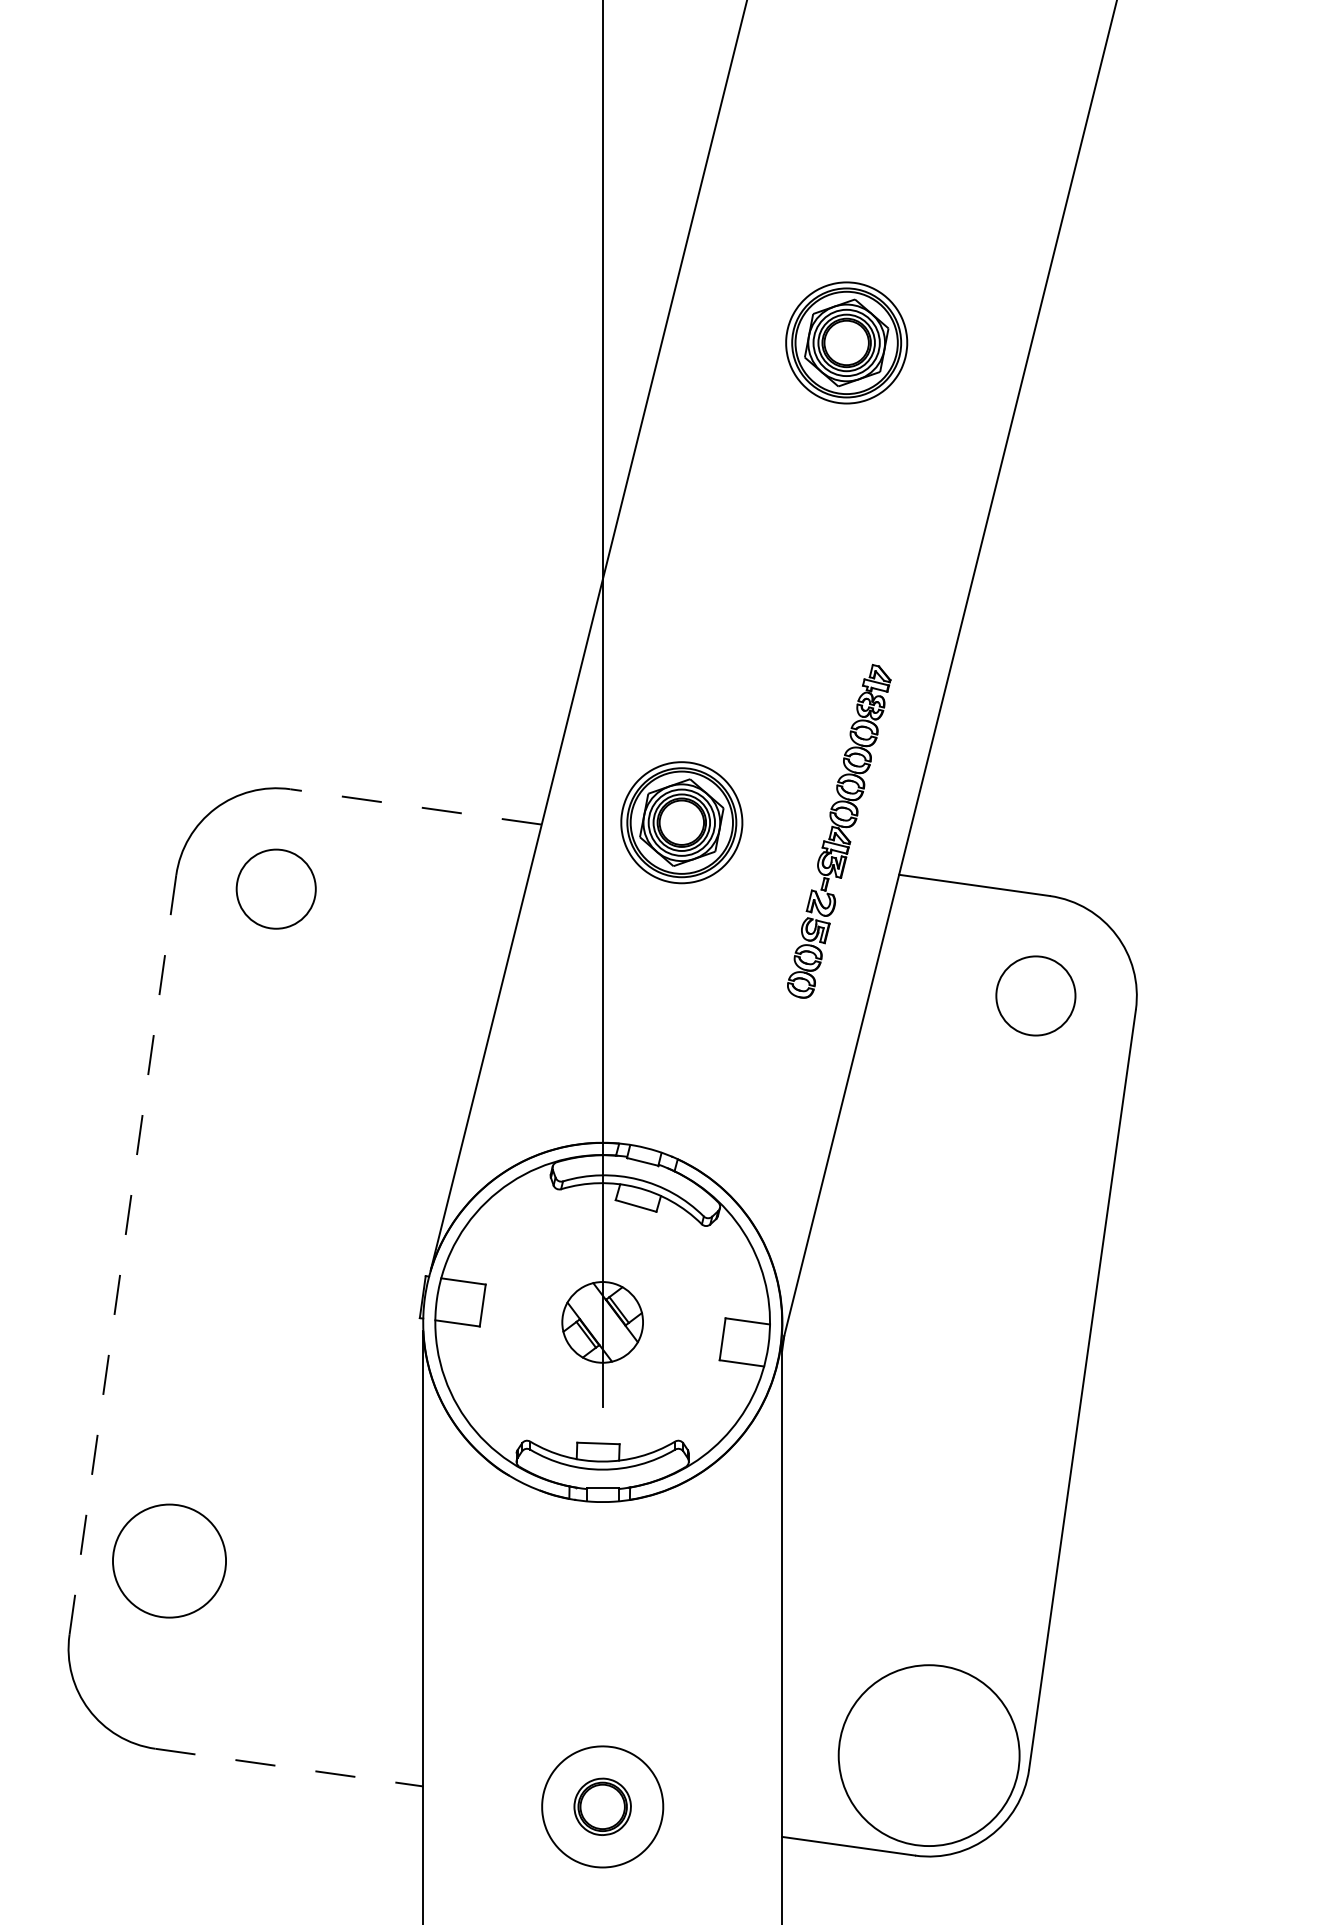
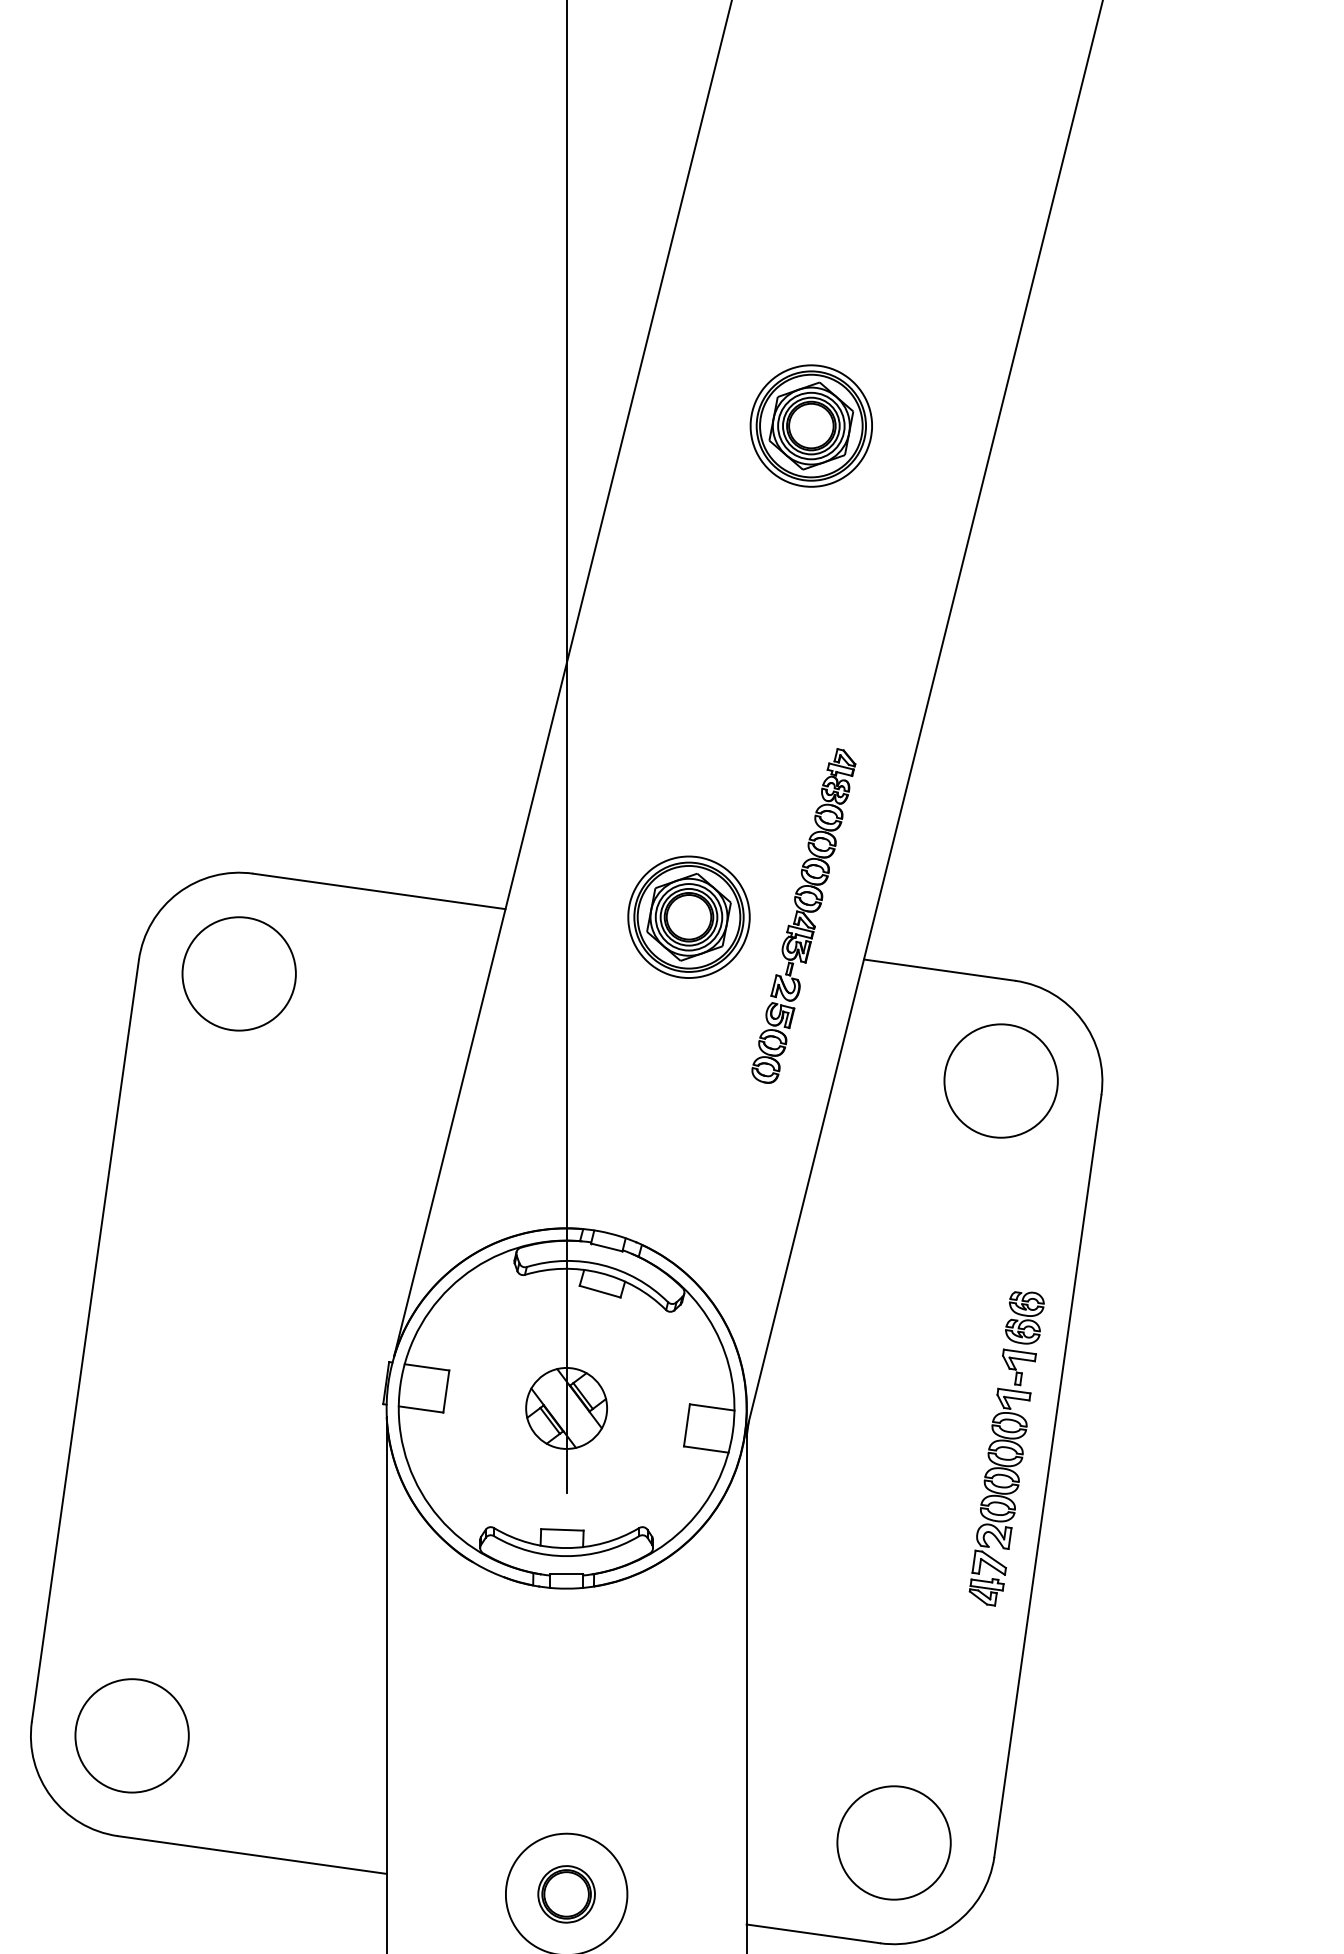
line: (415, 806) -> (378, 891), dashed -> solid
part: (681, 821) -> (688, 916), moved
circle: (275, 888) -> (238, 973), size x1.43
circle: (1035, 995) -> (1000, 1080), size x1.43
line: (123, 1254) -> (85, 1340), dashed -> solid
part: (1041, 1362) -> (1006, 1448), added
circle: (168, 1560) -> (131, 1735), moved
circle: (928, 1755) -> (893, 1842), size x0.62
line: (289, 1768) -> (252, 1855), dashed -> solid

